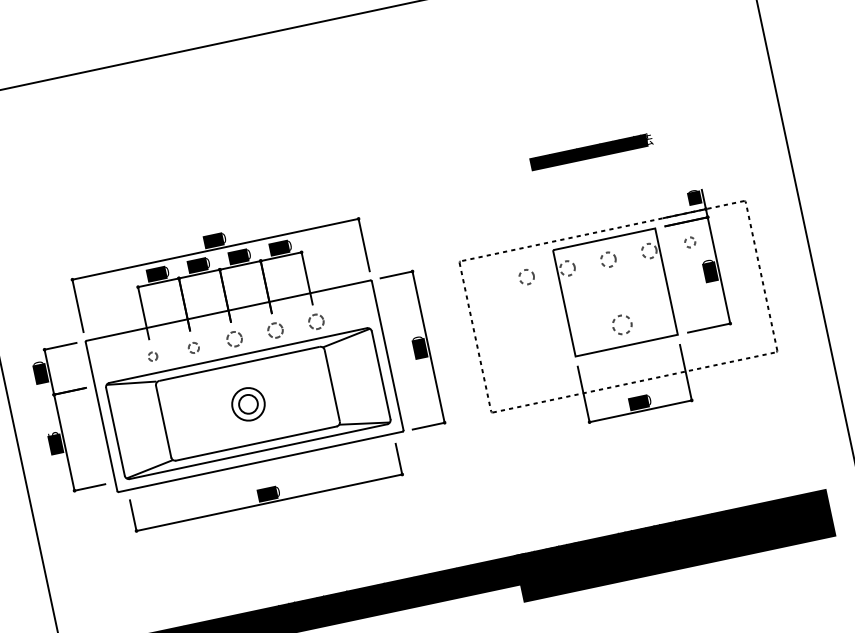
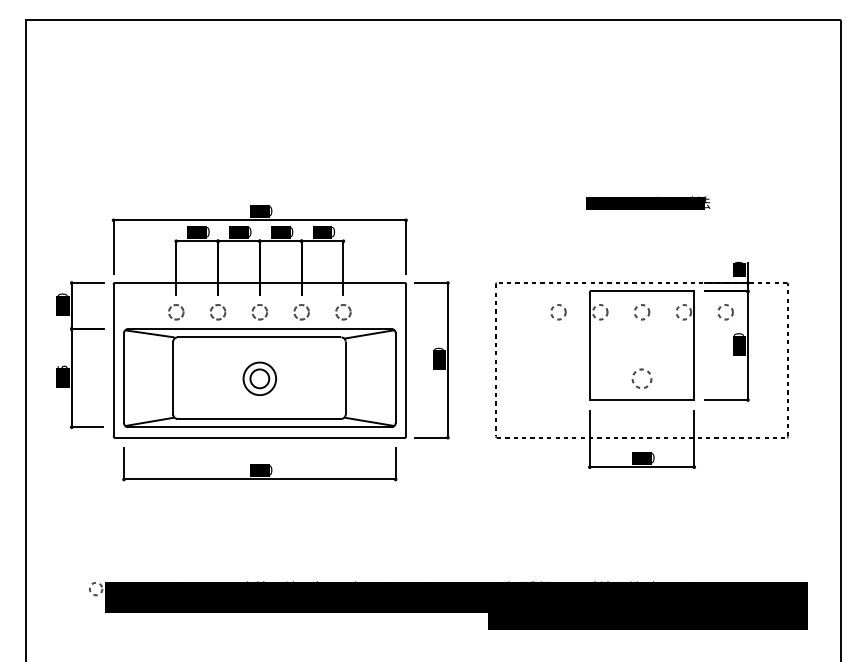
circle: (690, 242) -> (725, 312), size x1.43
circle: (194, 348) -> (218, 312), size x1.43
circle: (153, 356) -> (176, 312), size x1.67

